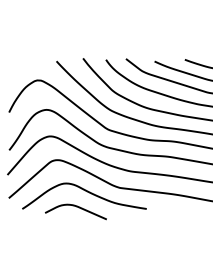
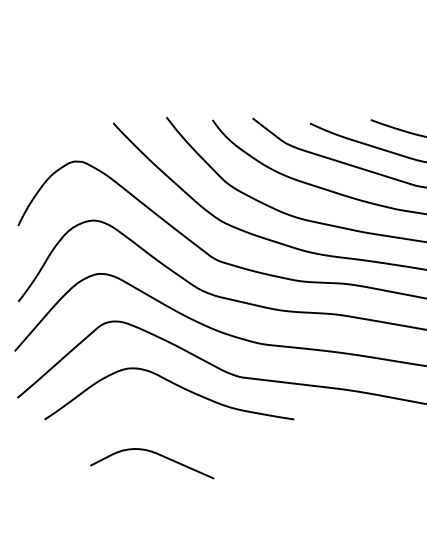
curve: (76, 207) -> (153, 454), moved

